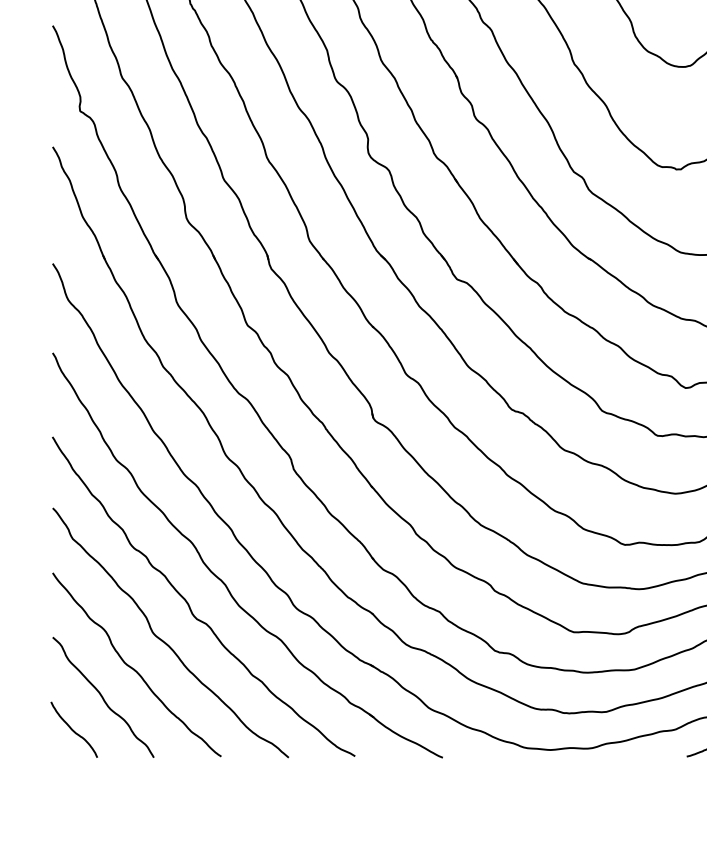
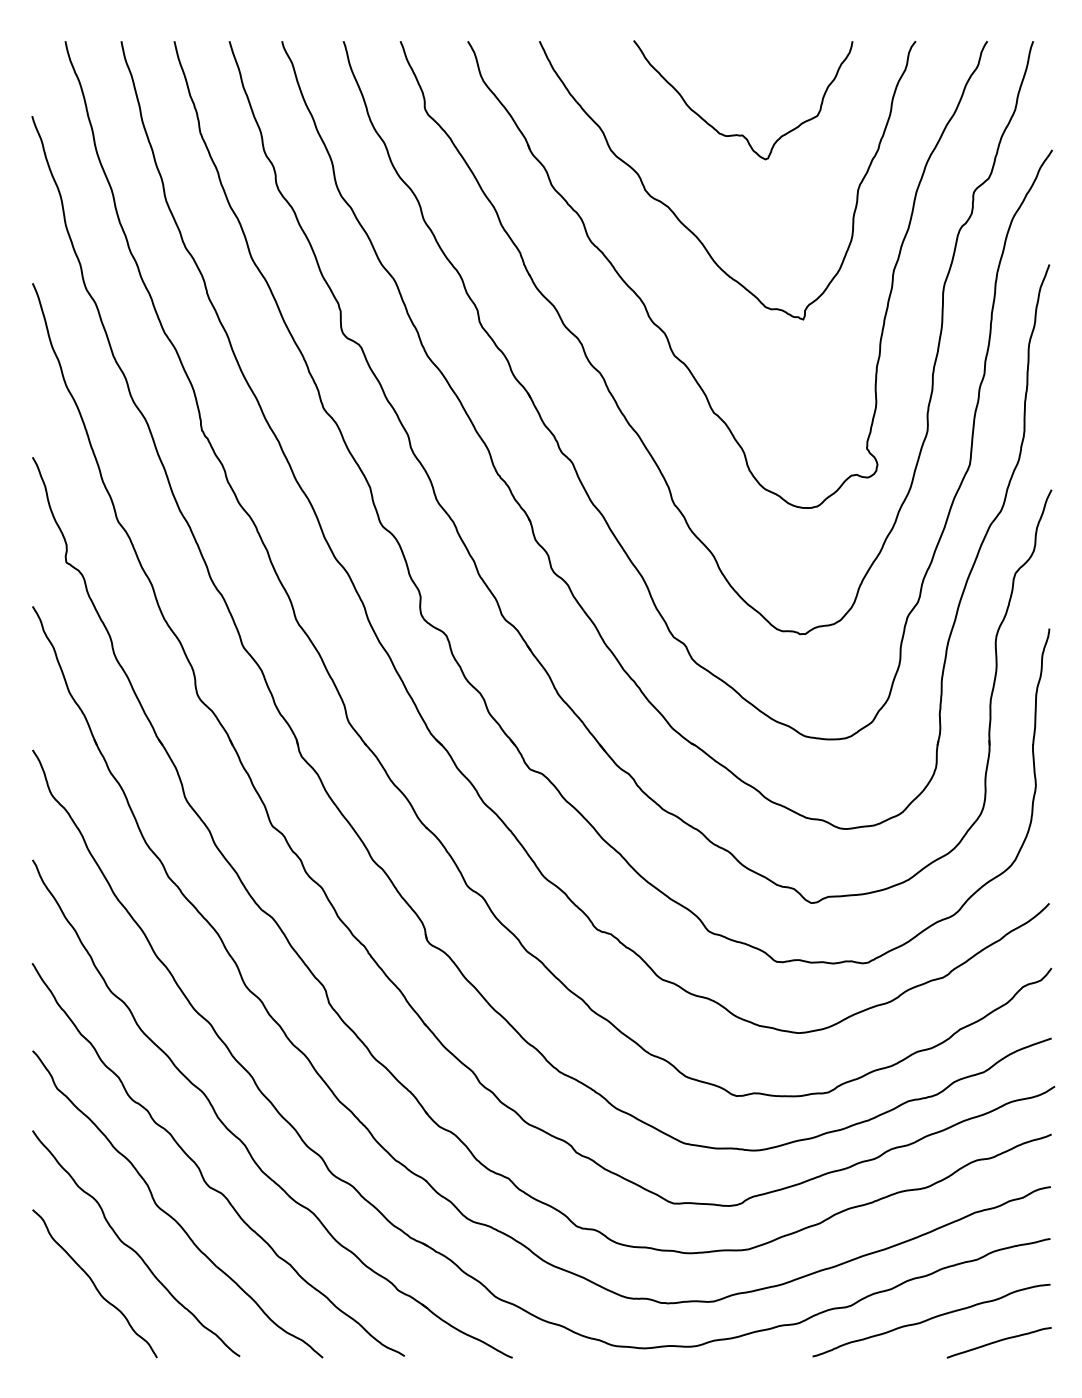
curve: (73, 730) -> (58, 1324), removed

